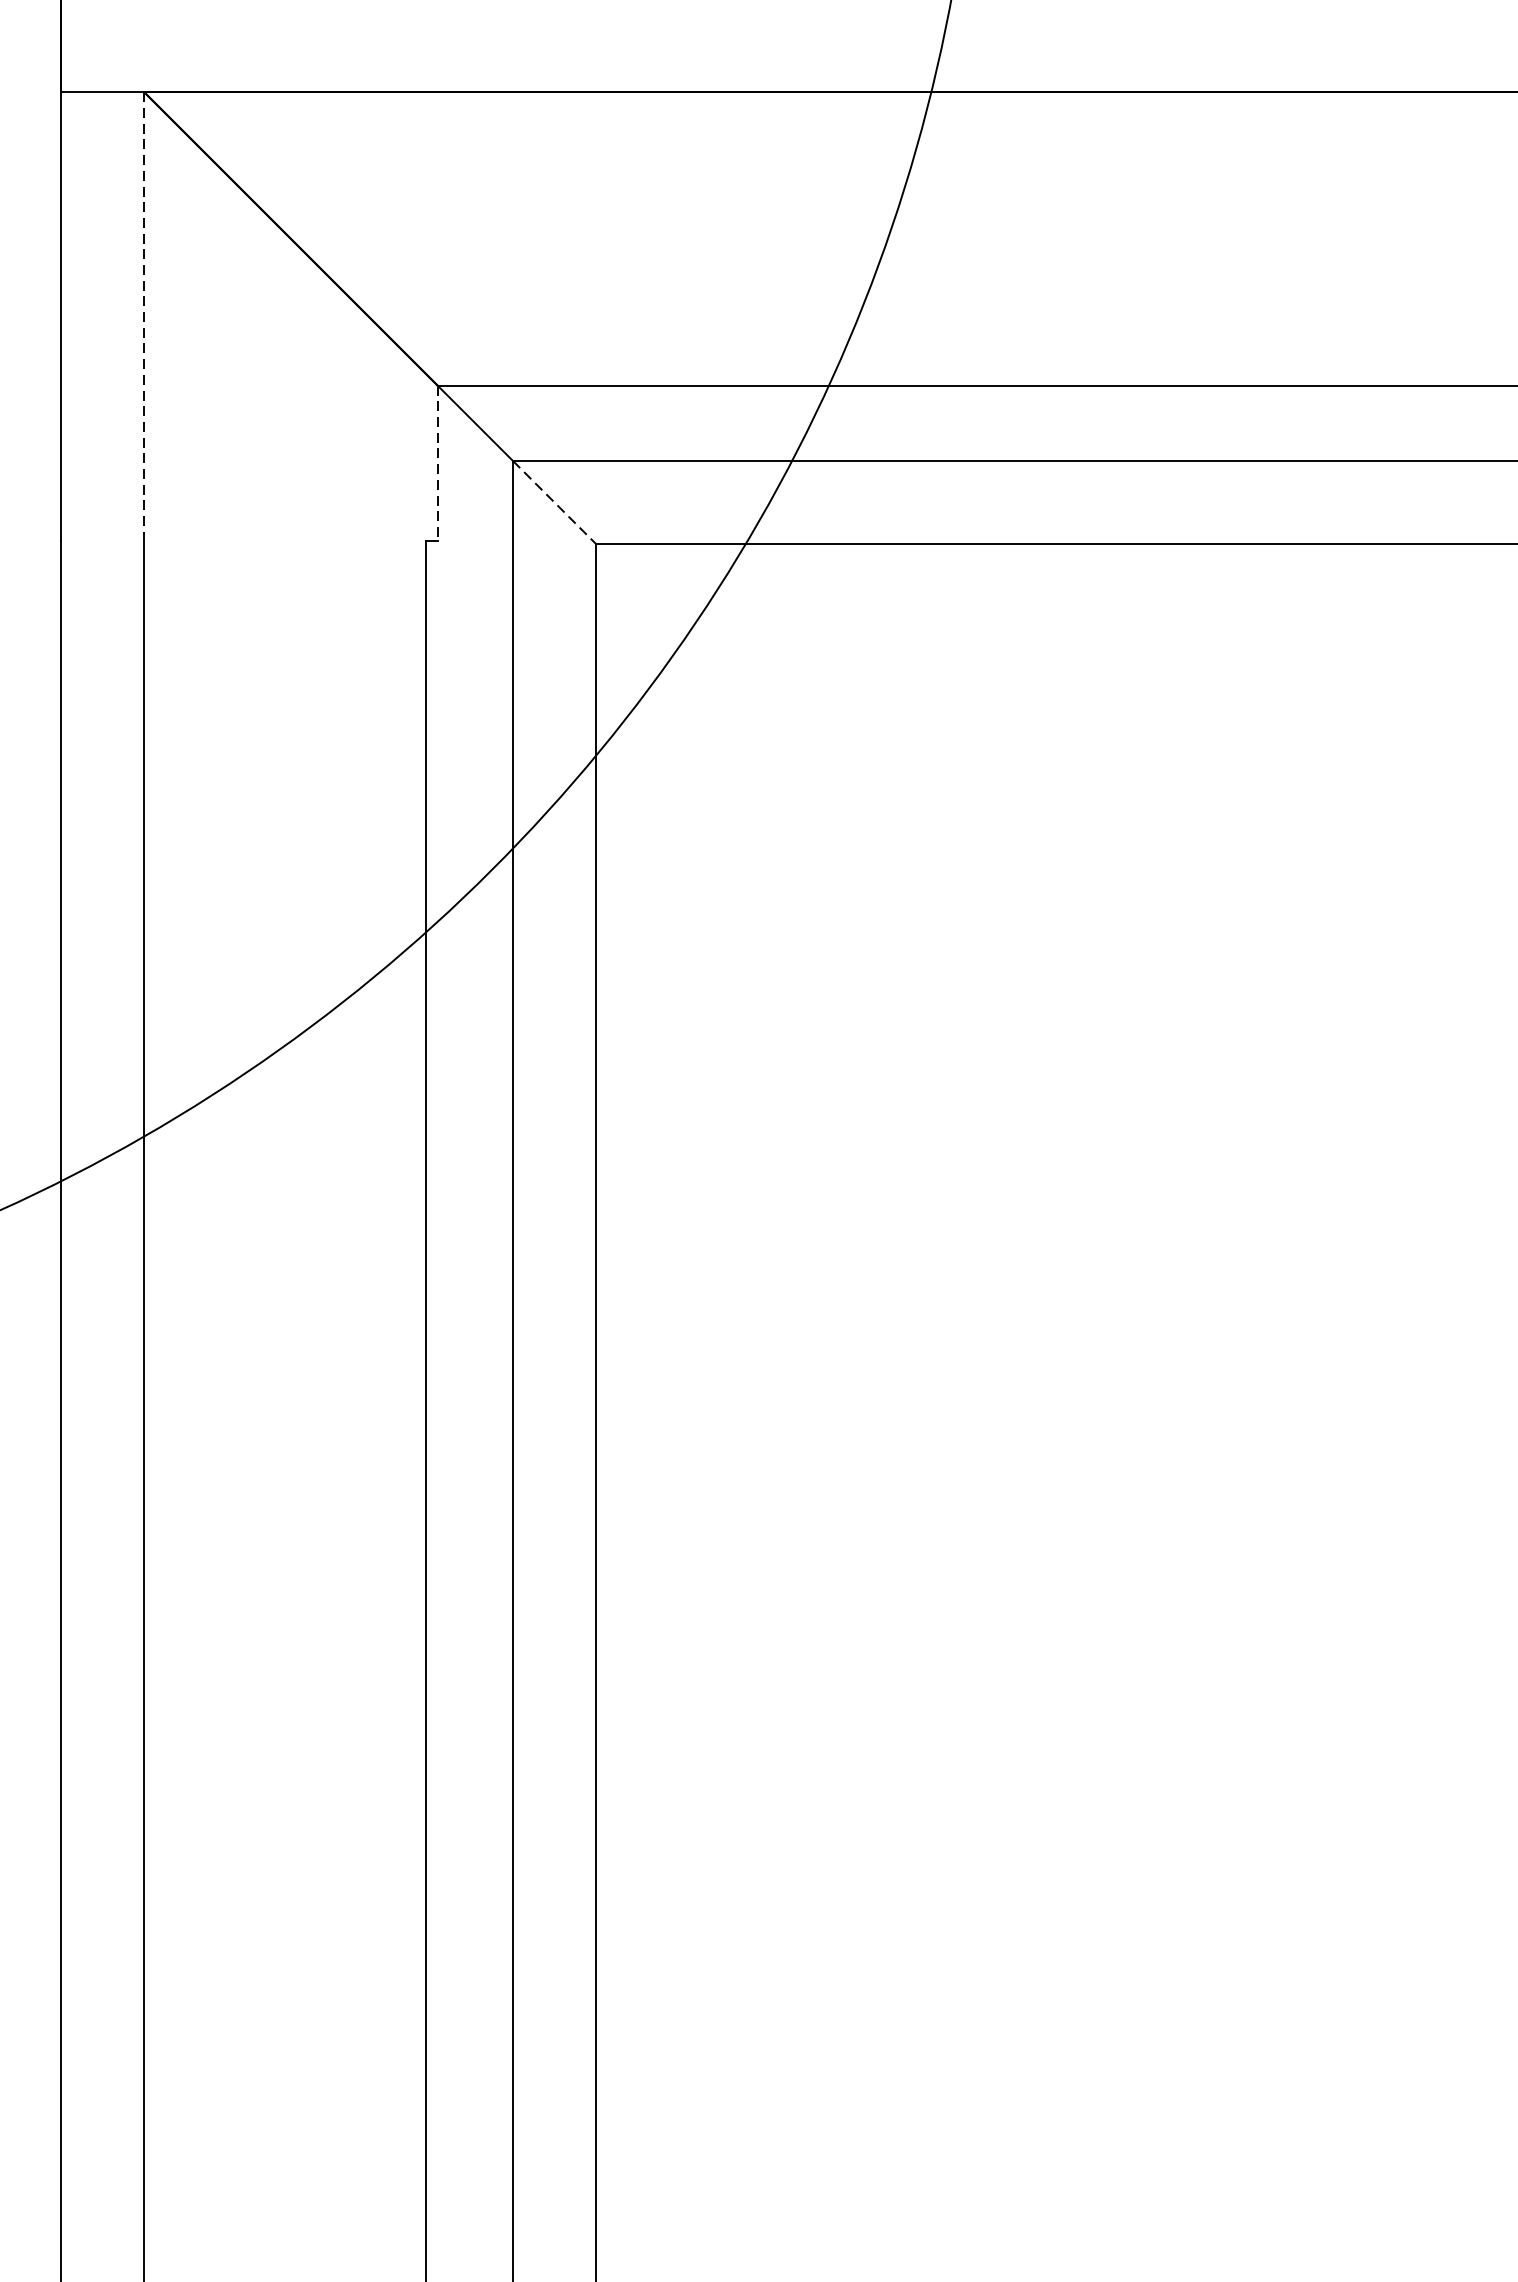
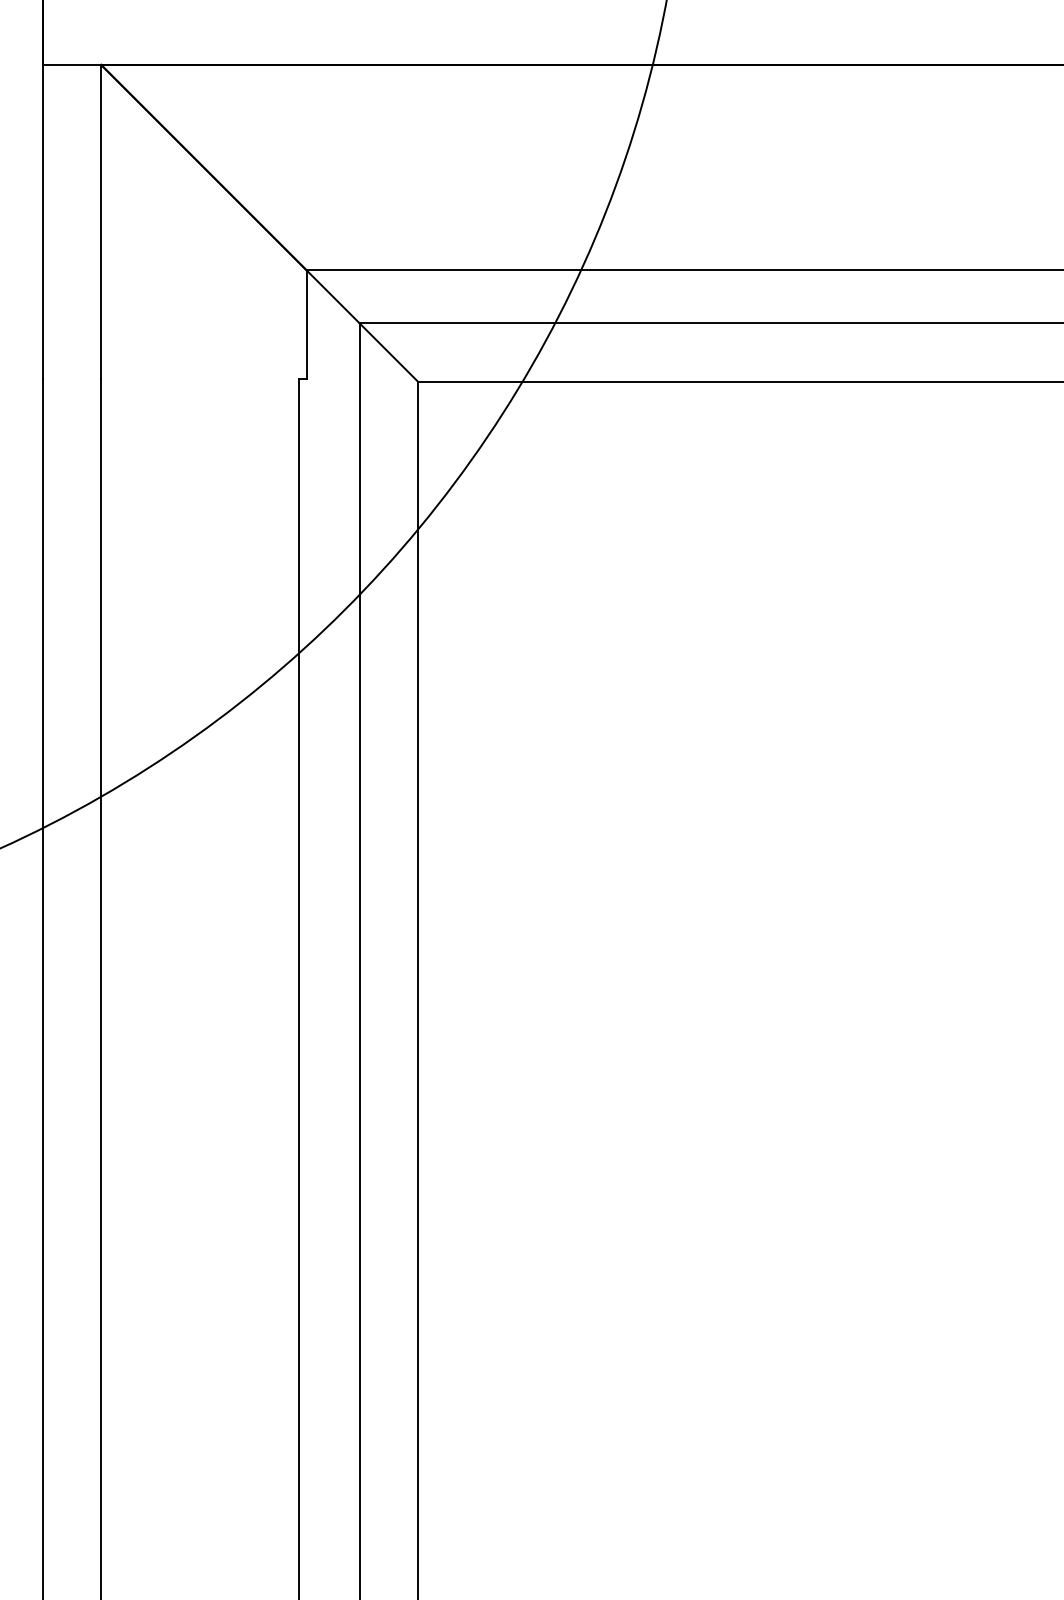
line: (144, 317) -> (101, 222), dashed -> solid
line: (437, 464) -> (306, 325), dashed -> solid
line: (555, 502) -> (389, 352), dashed -> solid

